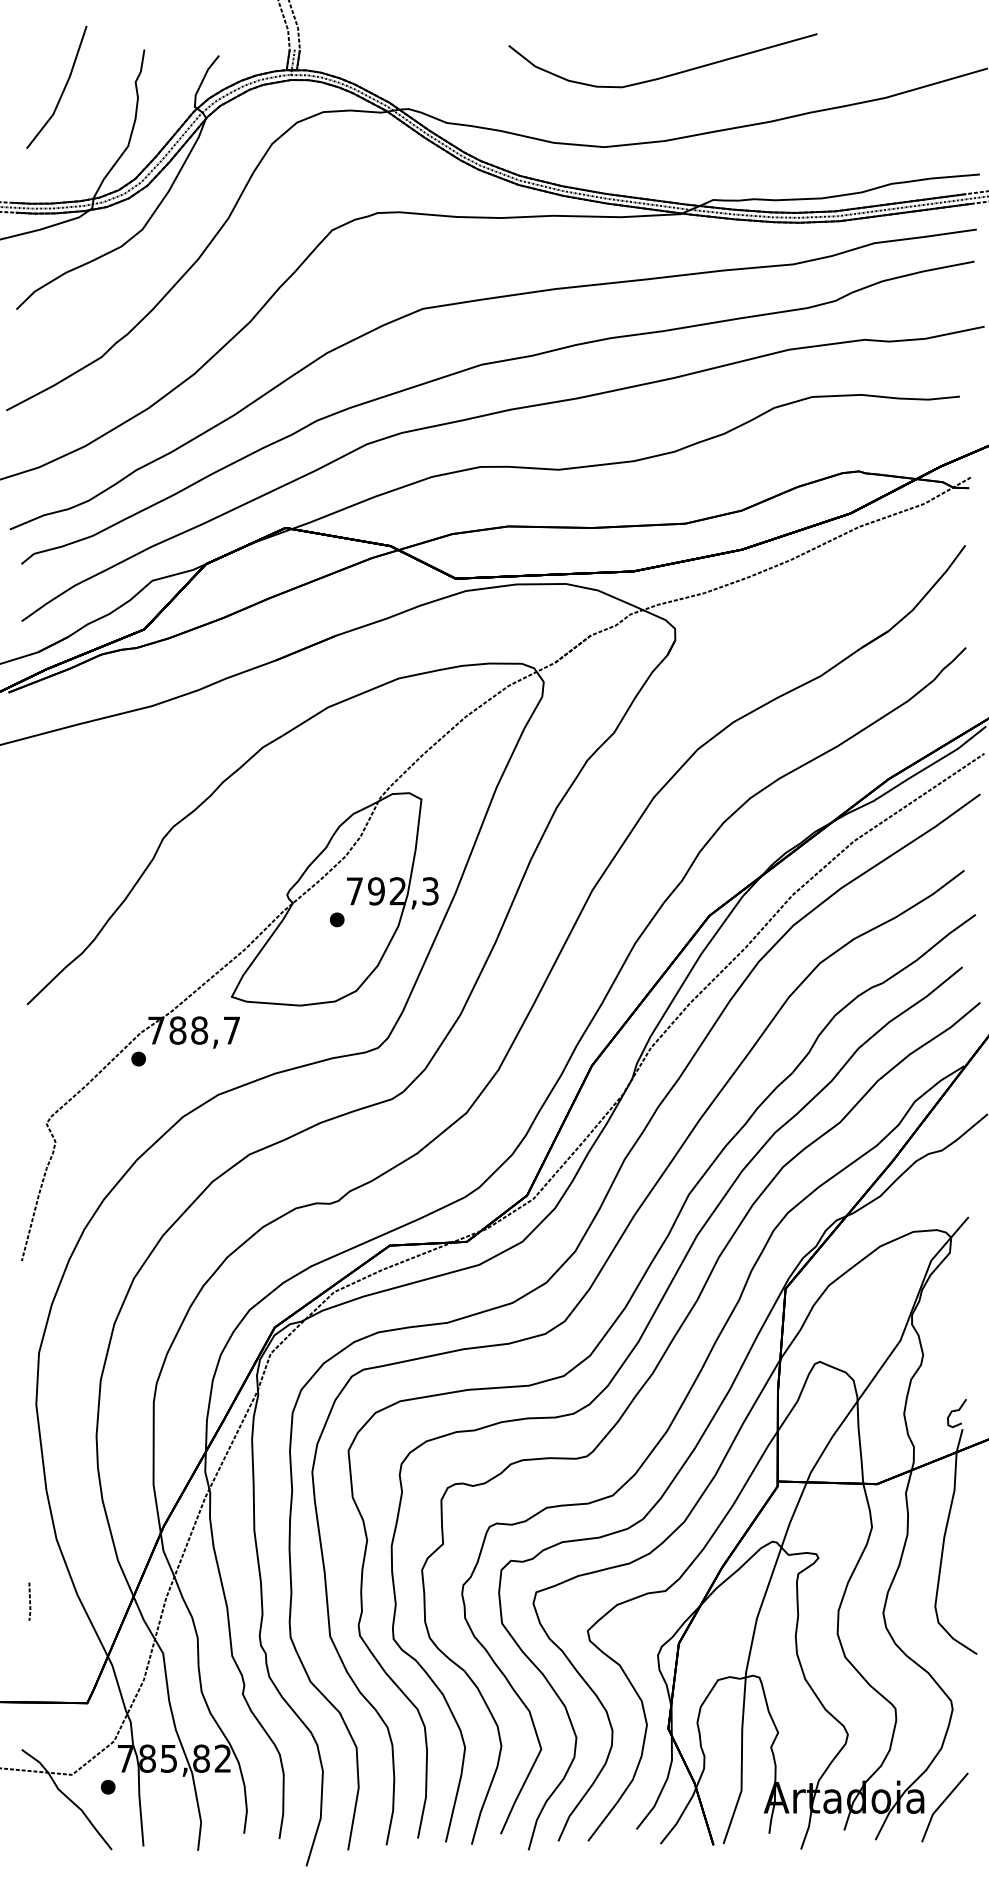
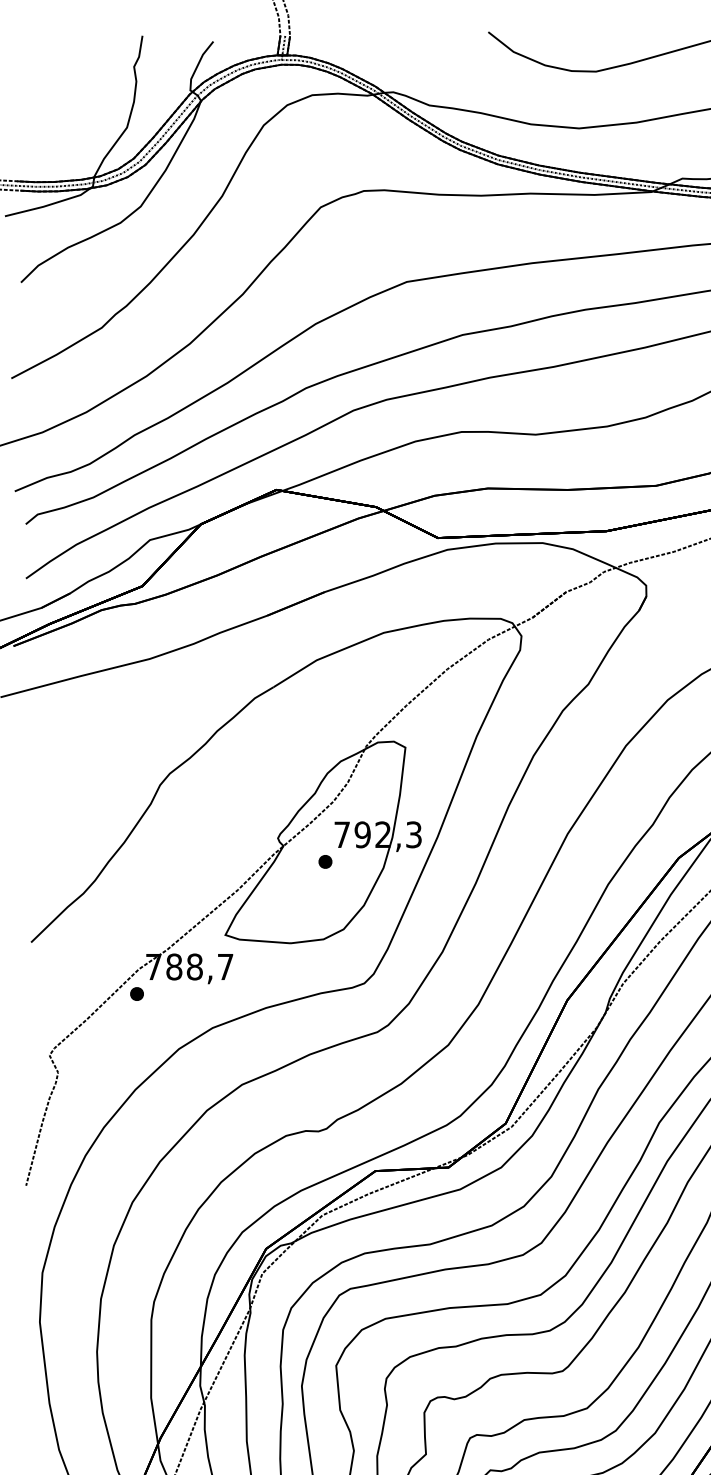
part: (62, 90) -> (64, 74), removed

